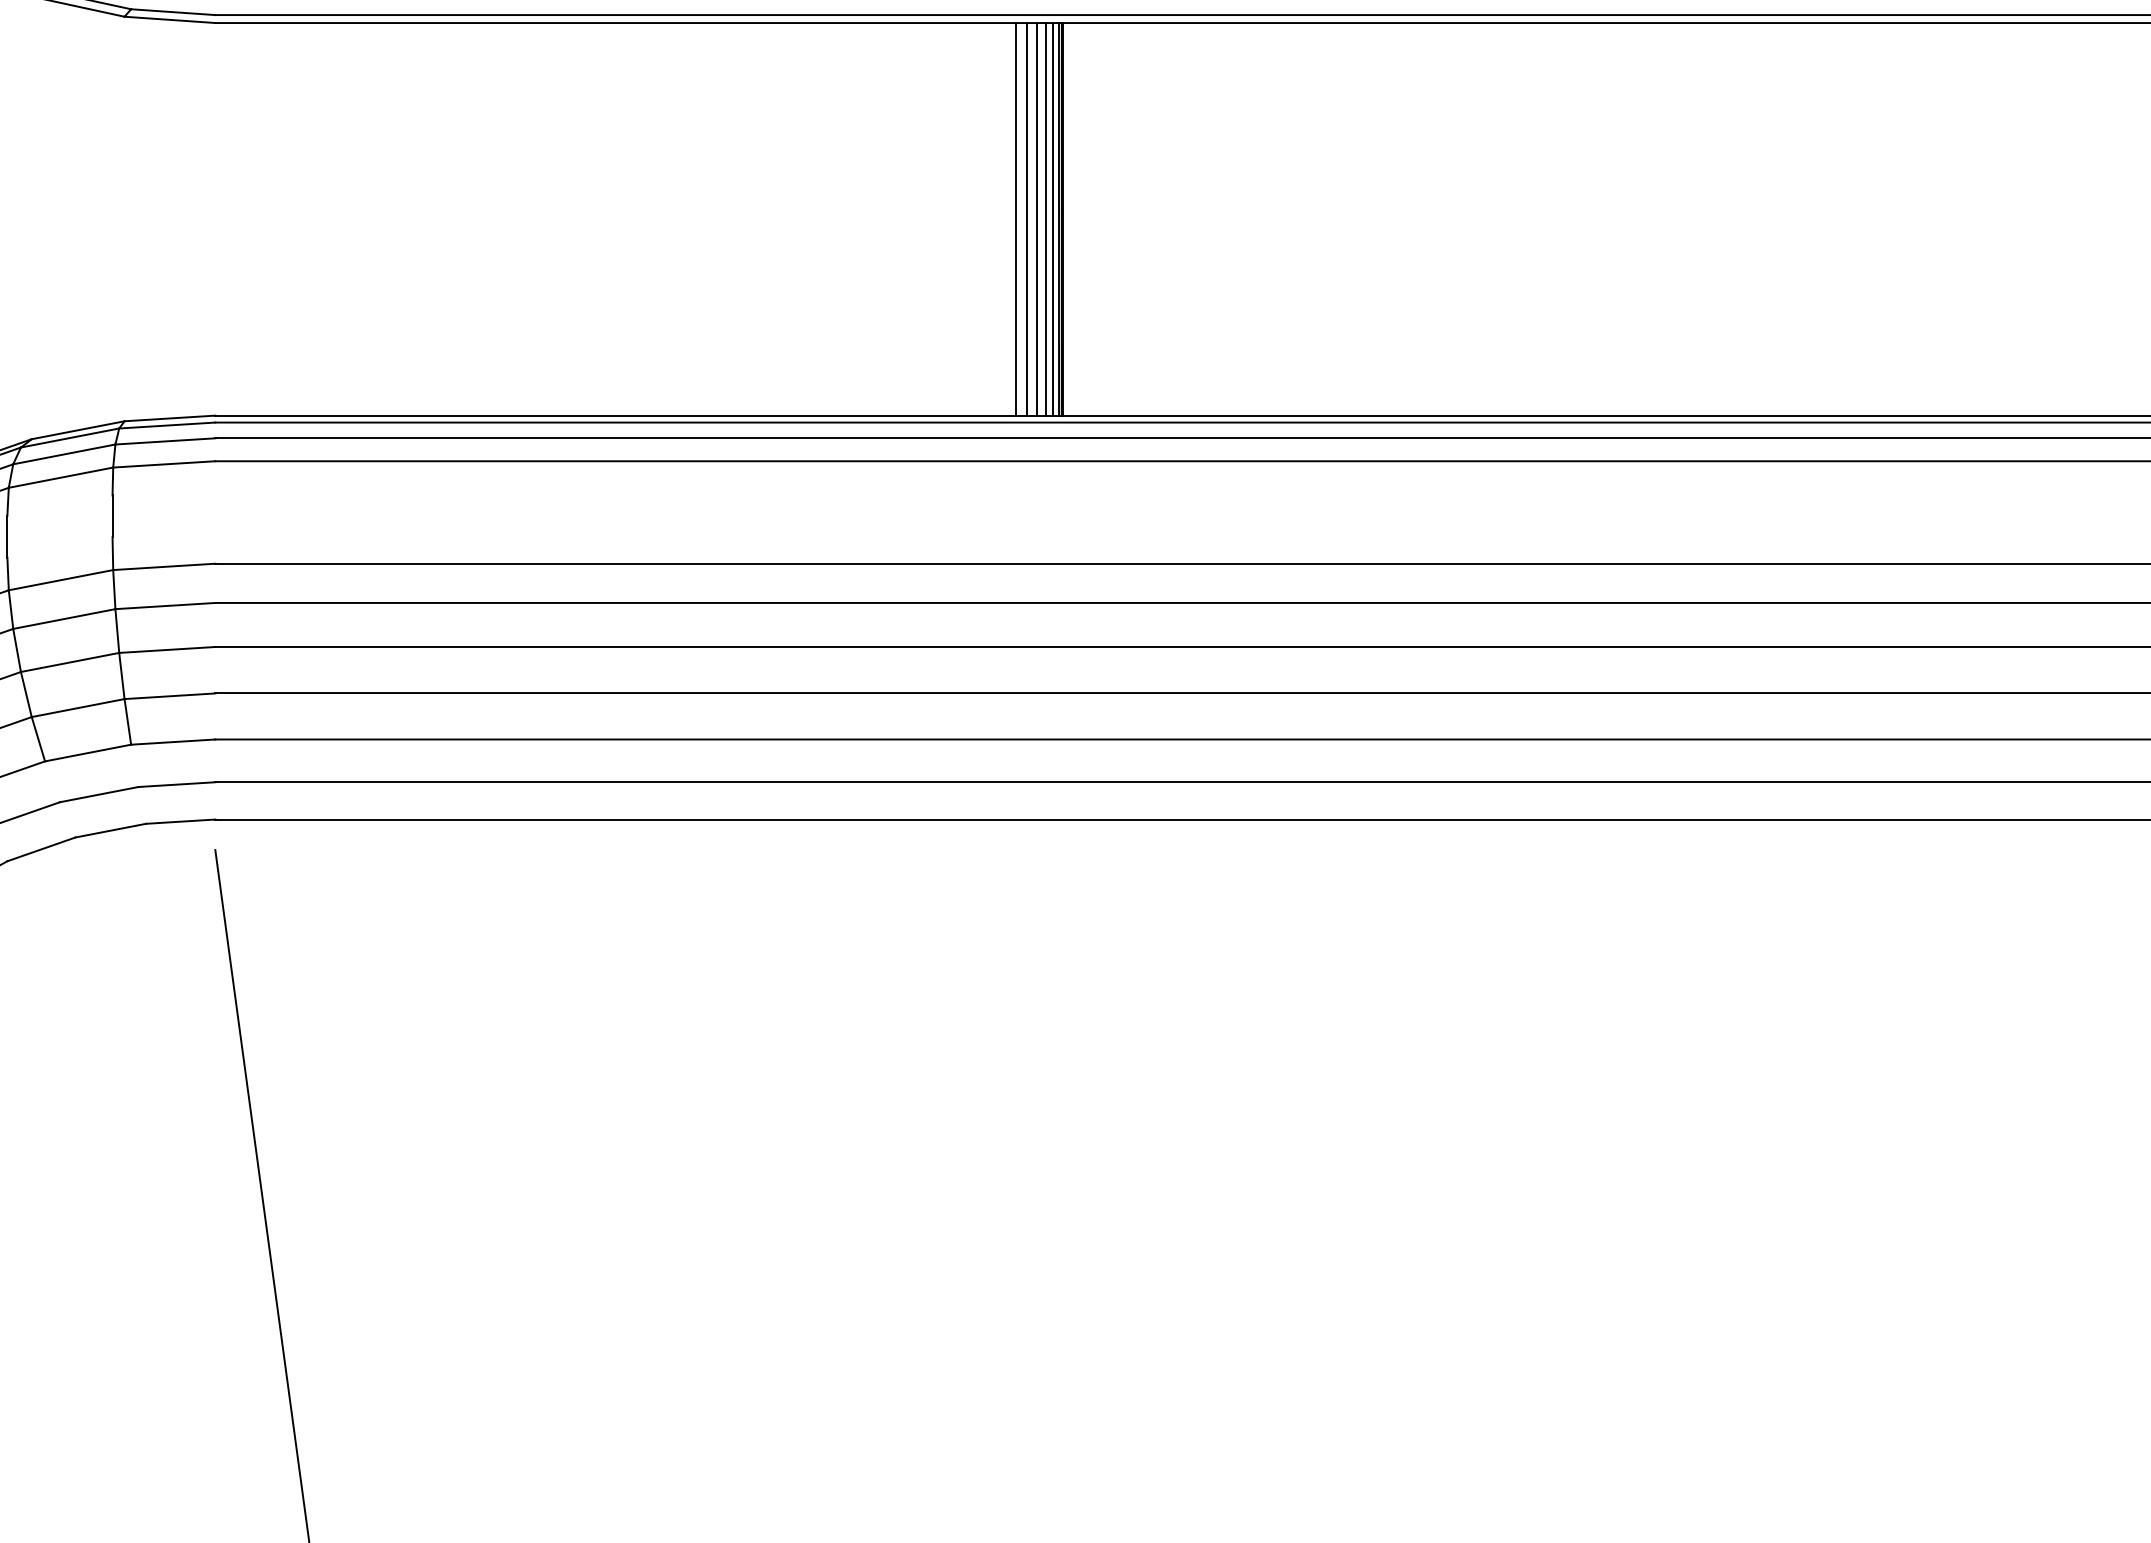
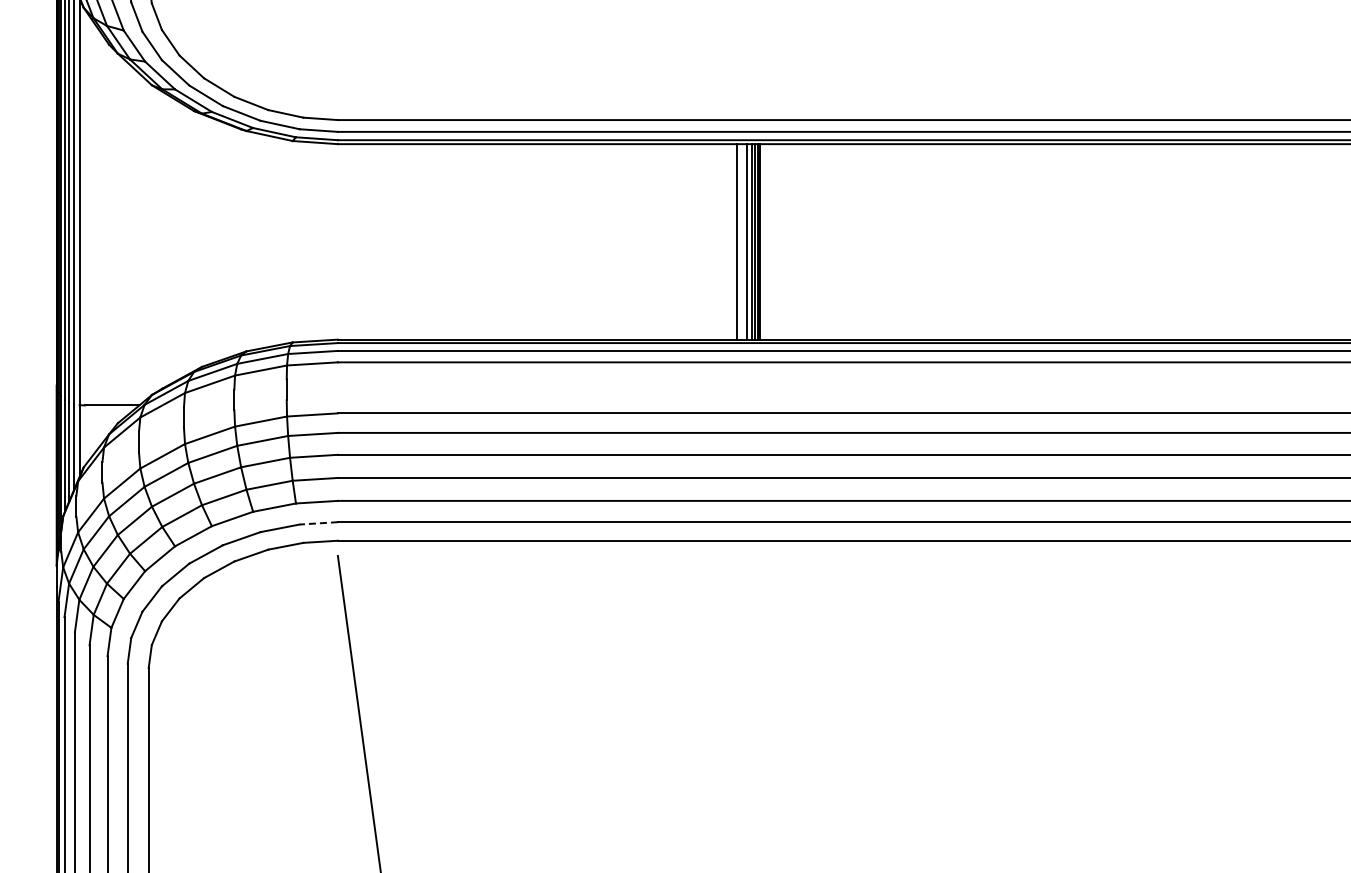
line: (1027, 218) -> (742, 241), removed
line: (176, 784) -> (318, 523), solid -> dashed

